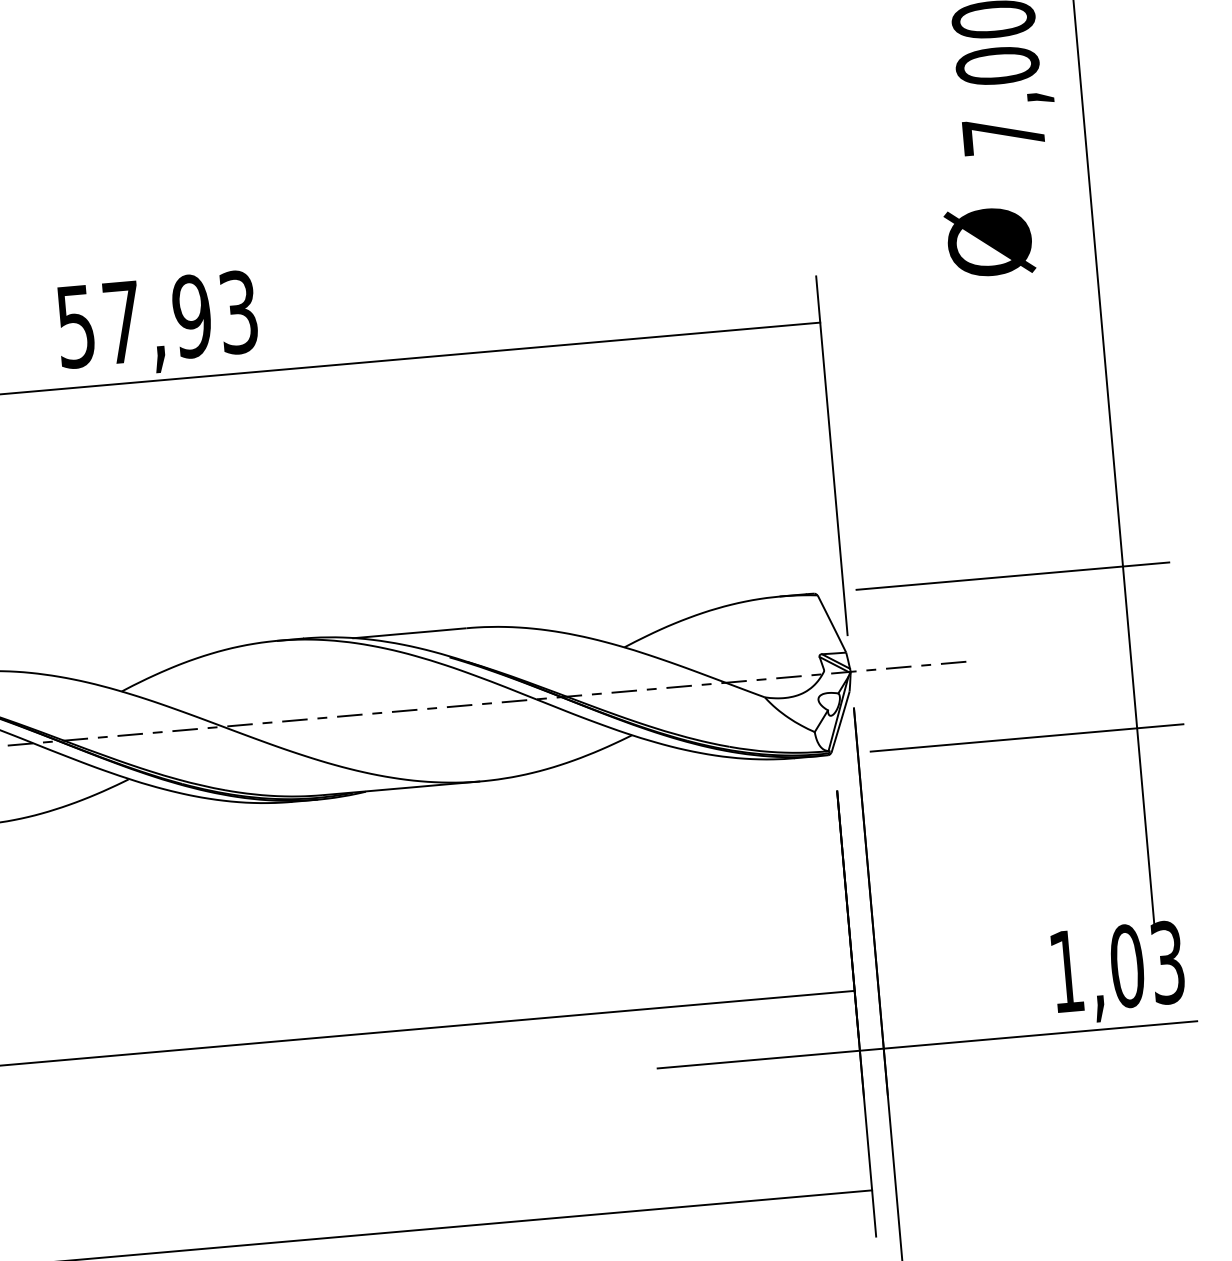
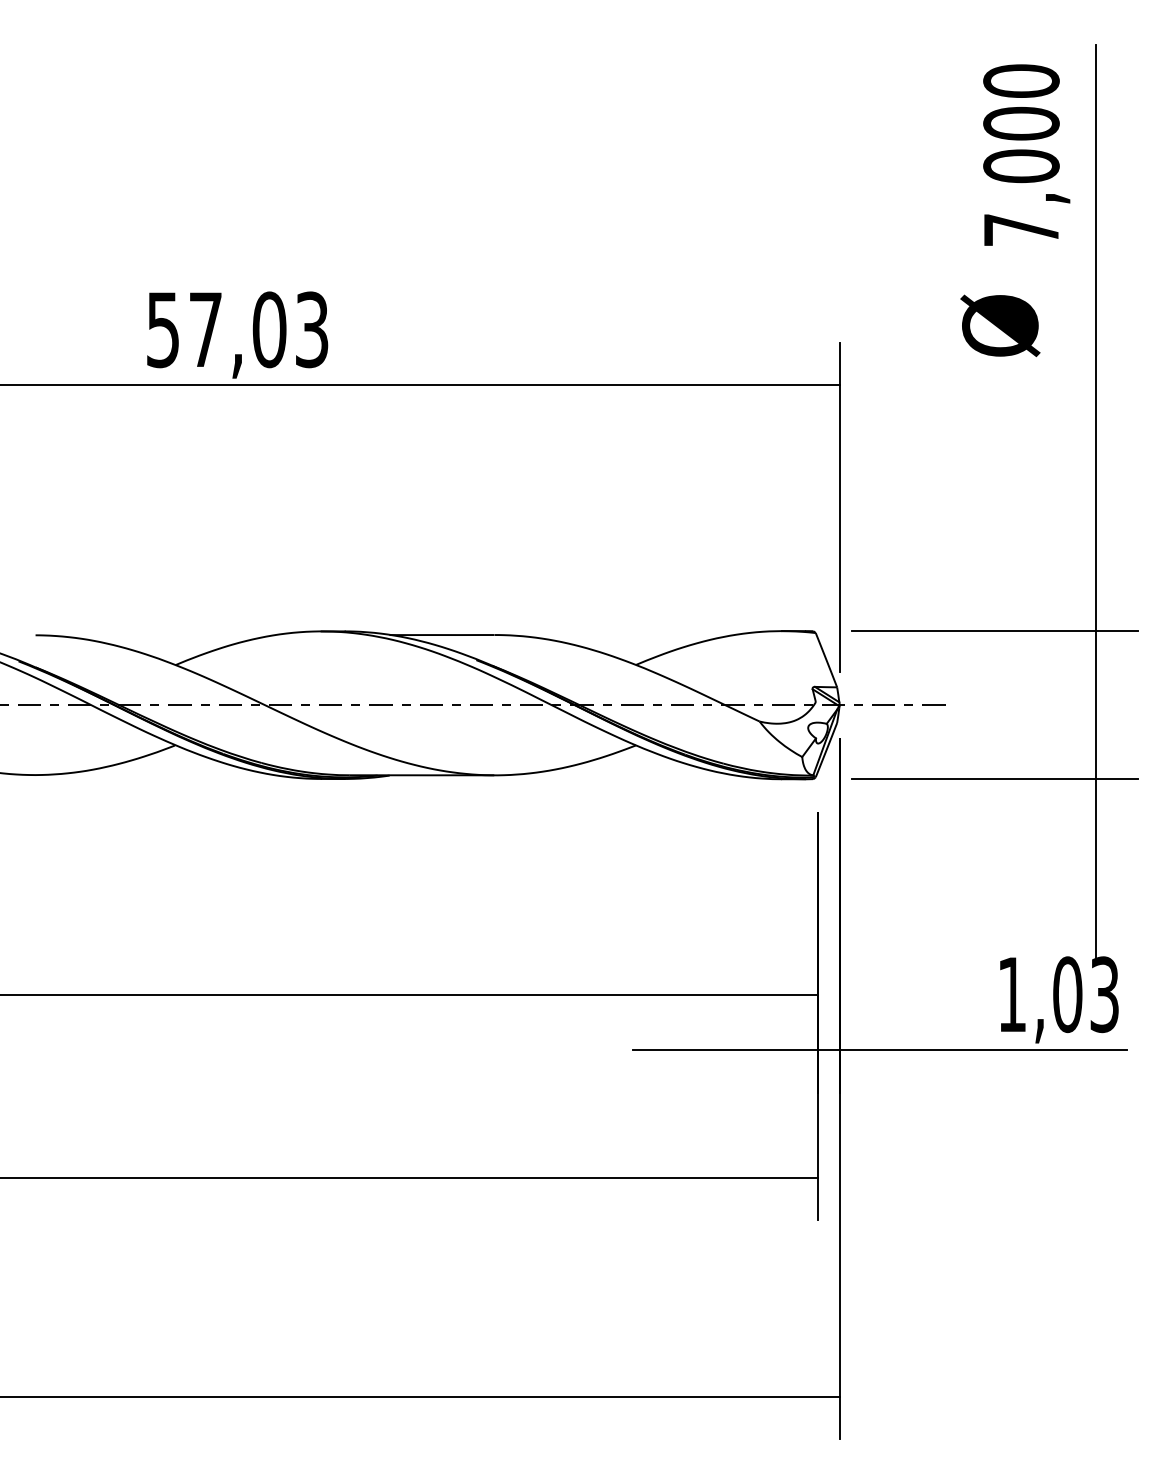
text: (192, 316) -> (269, 329), 57,93 -> 57,03

